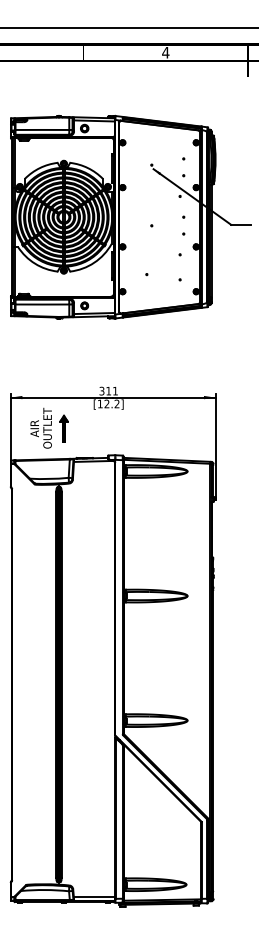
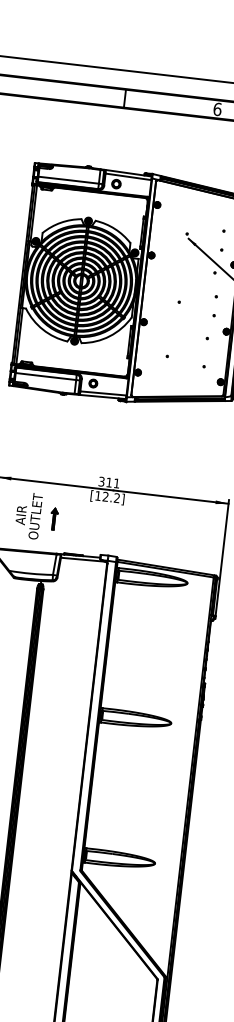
text: (165, 52) -> (217, 109), 4 -> 6
part: (63, 428) -> (53, 518), size x0.71

